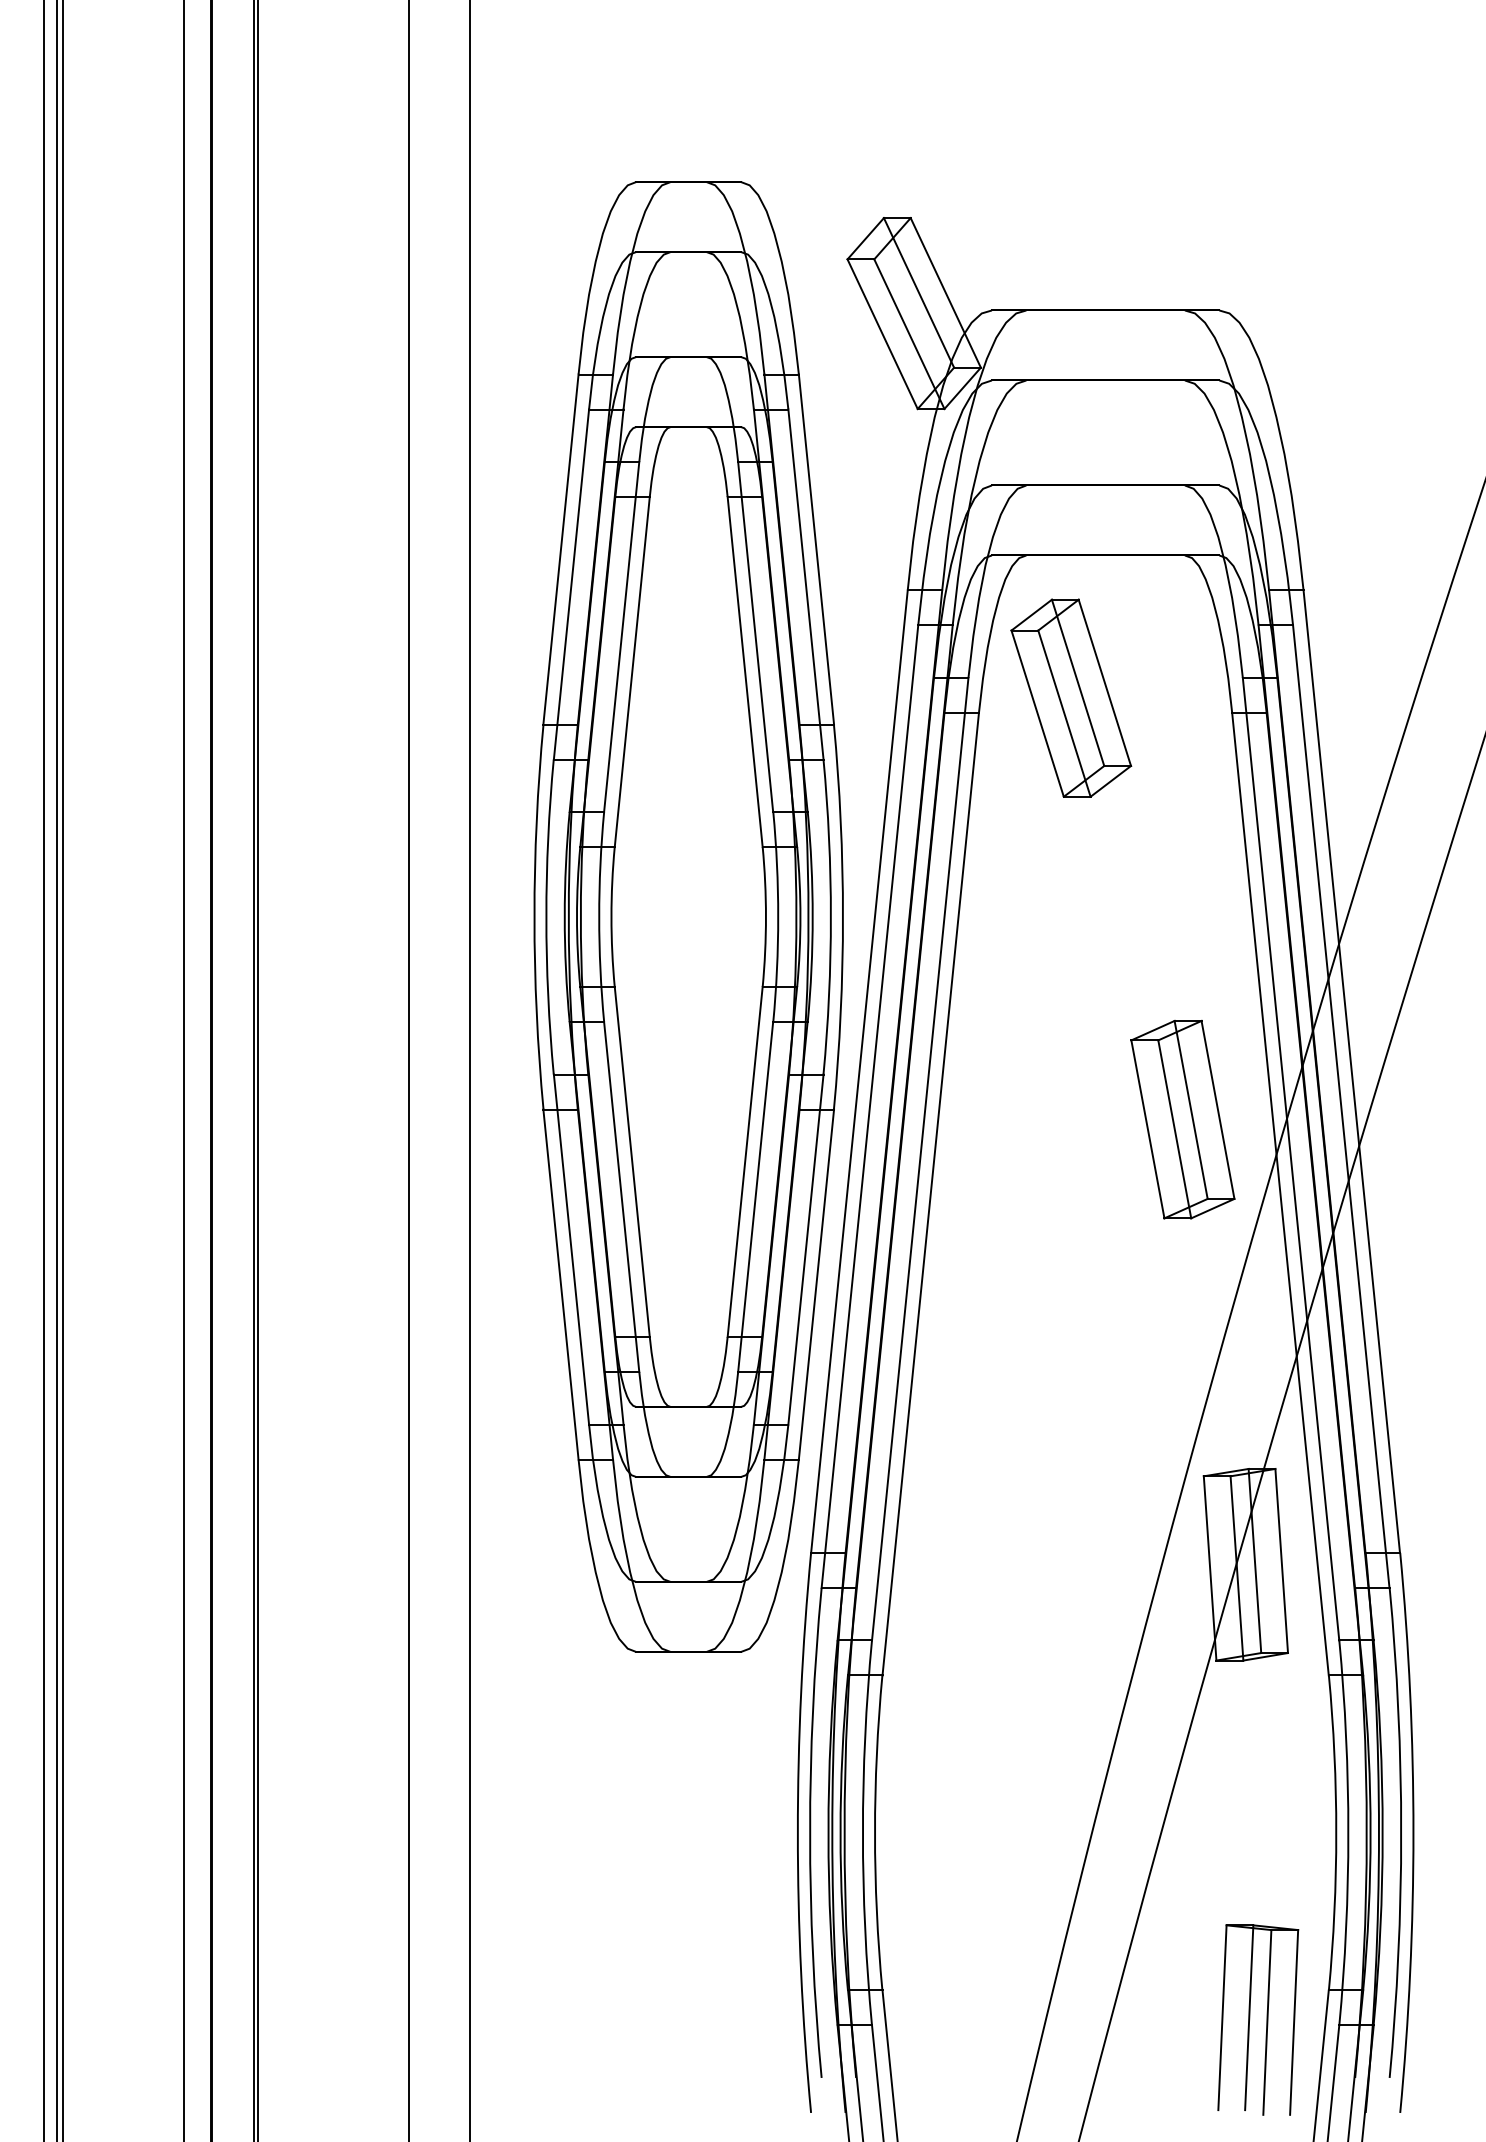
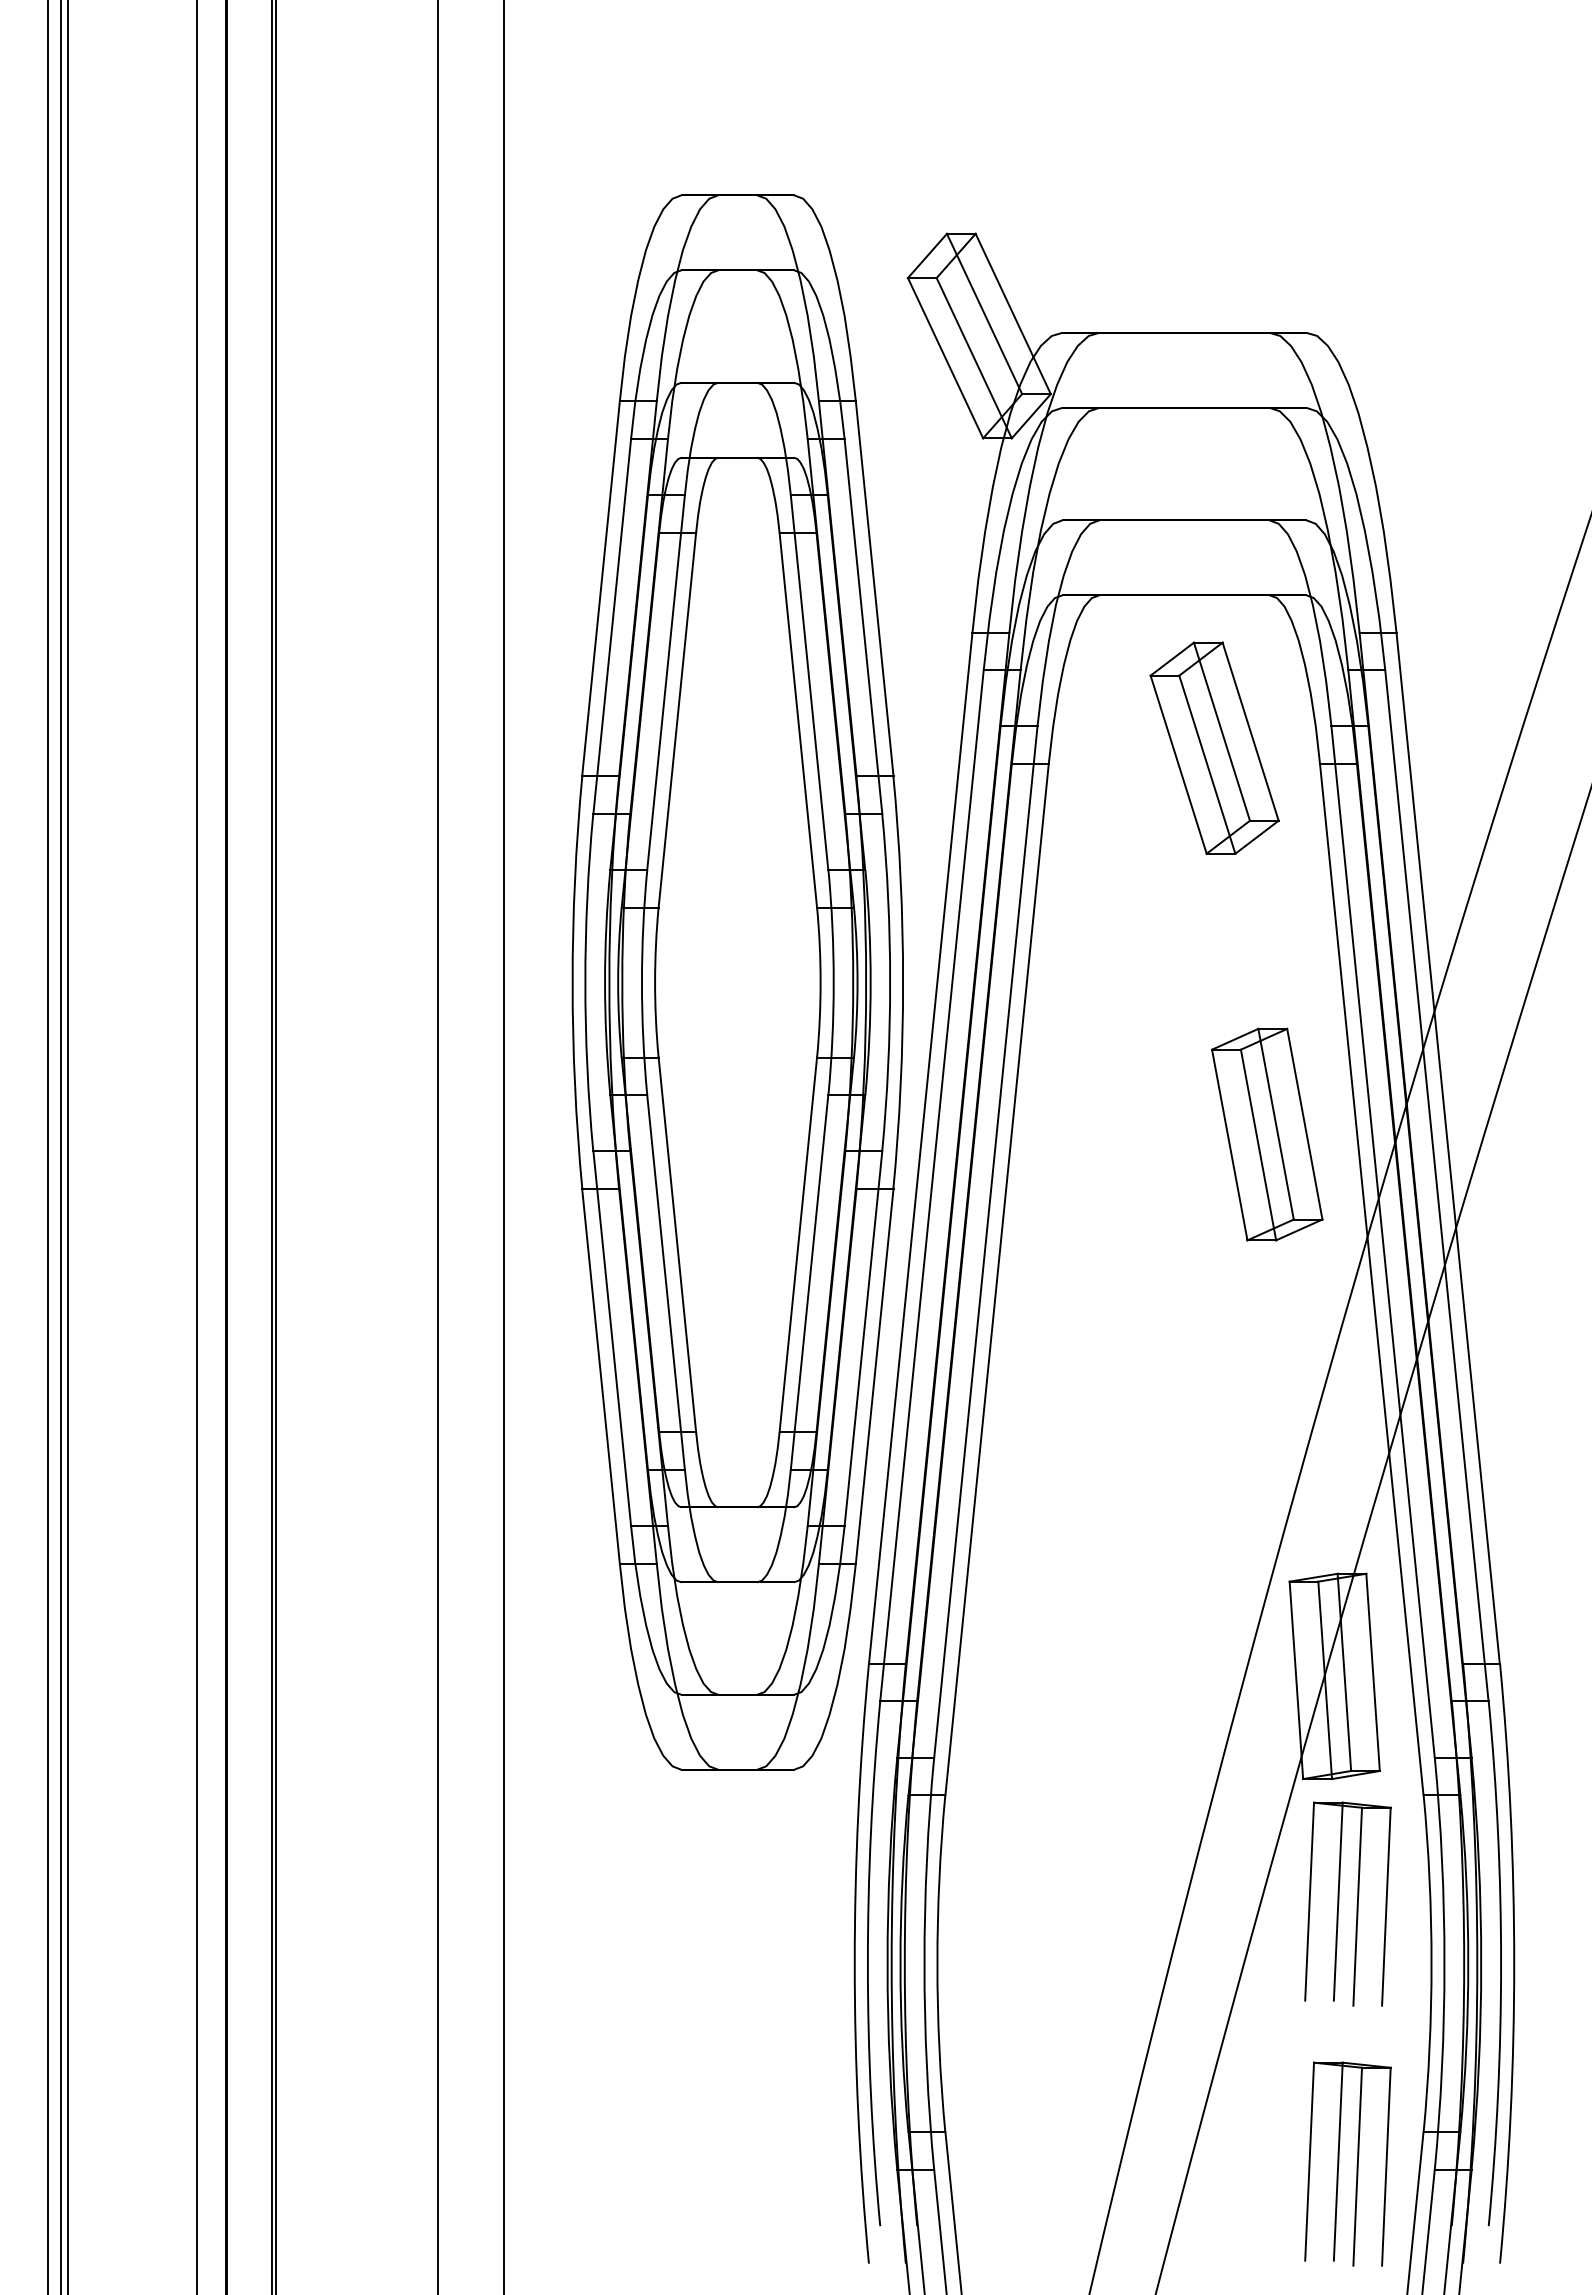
part: (1071, 697) -> (1214, 747), moved
part: (1183, 1119) -> (1267, 1134), moved
part: (1250, 1776) -> (1339, 1903), added

